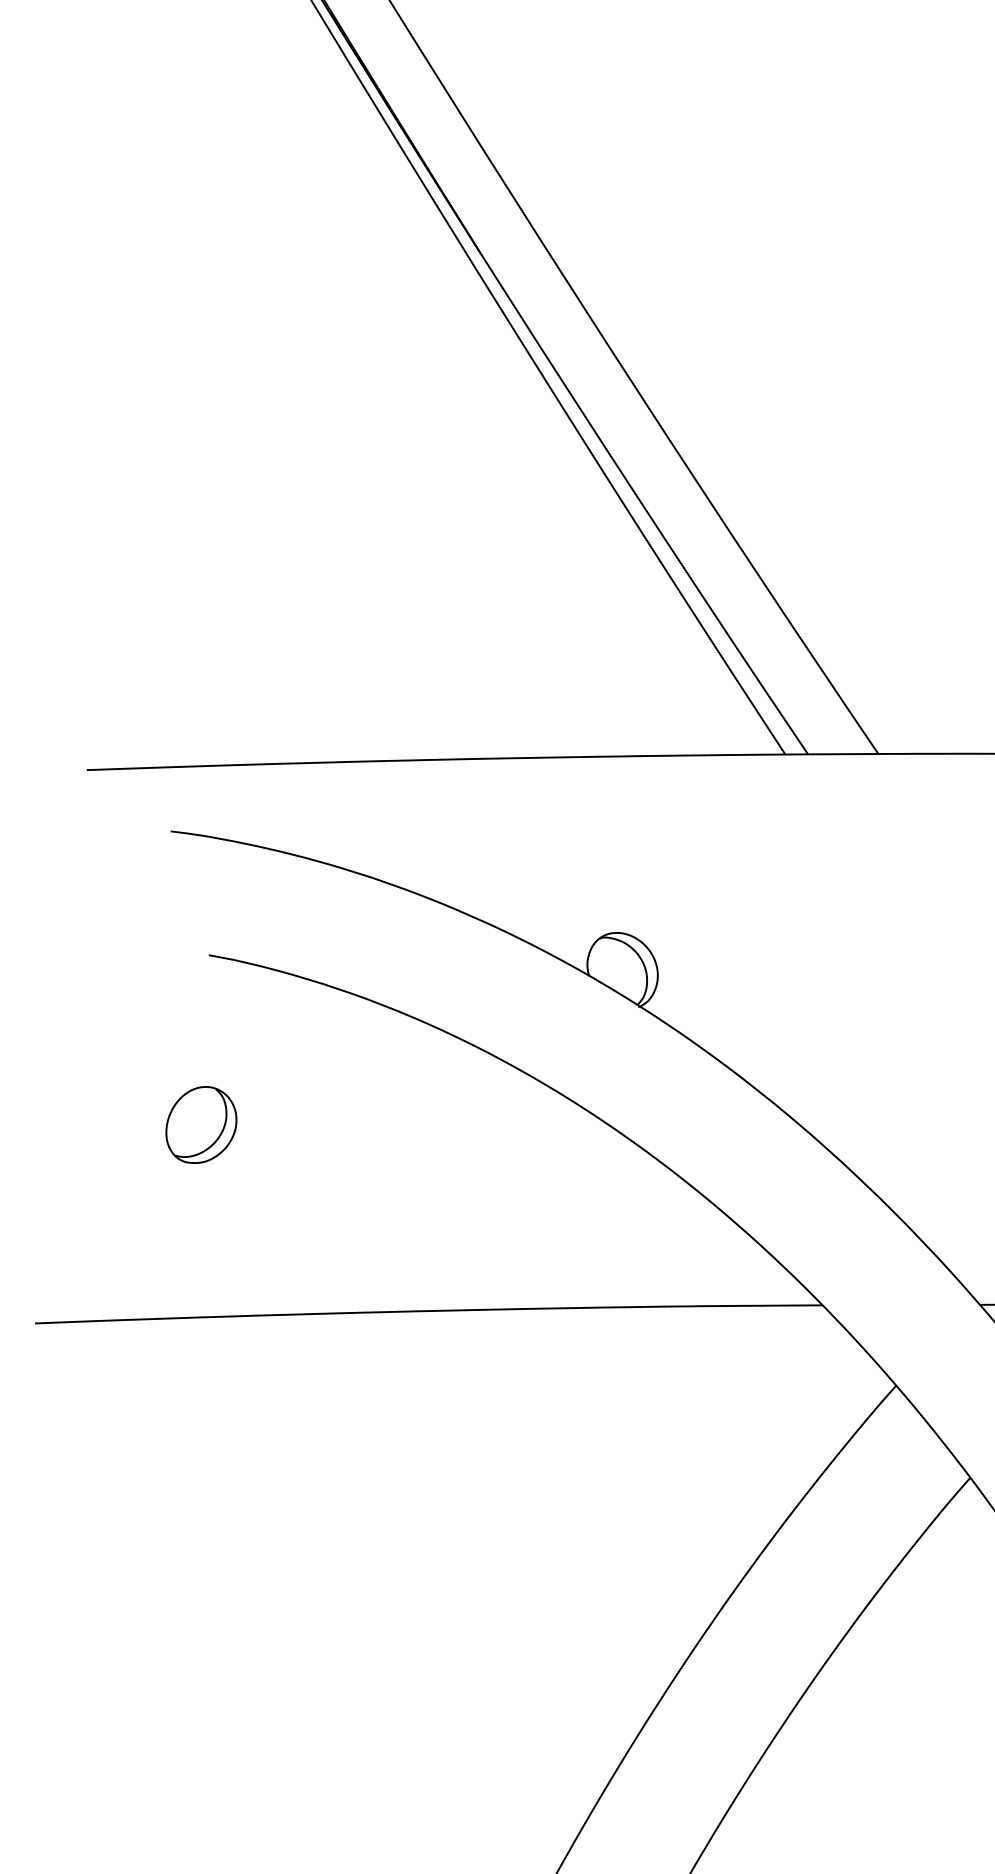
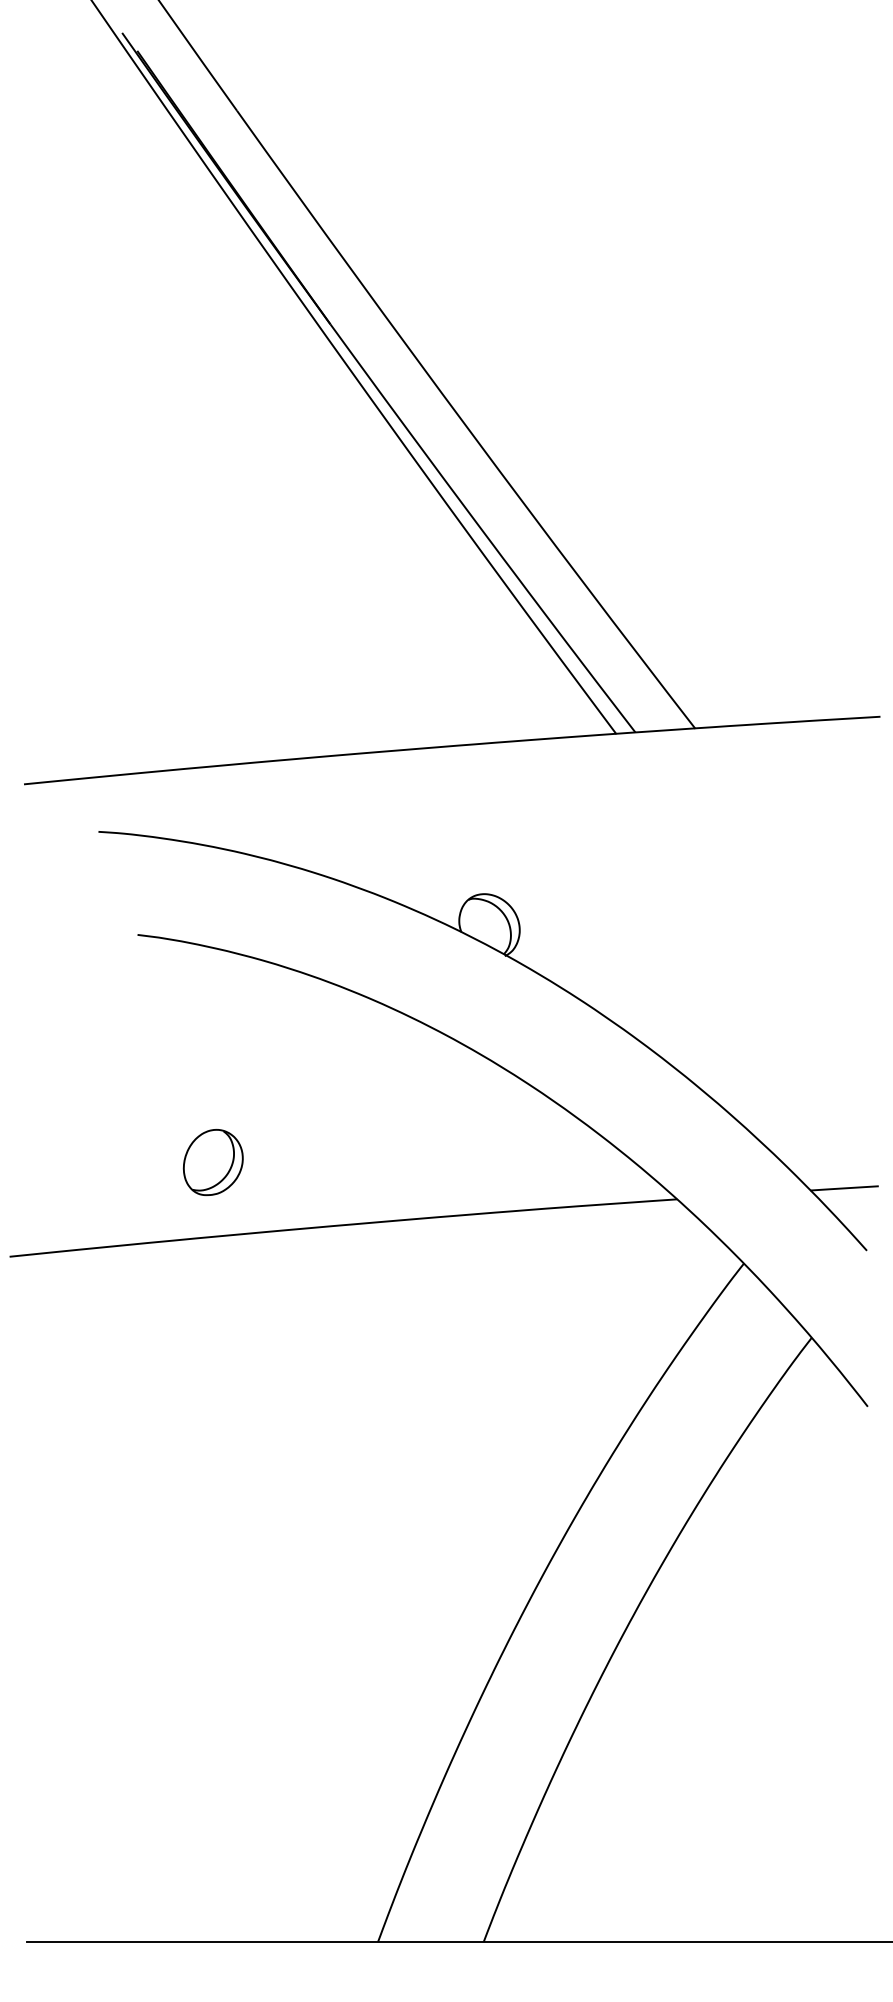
part: (200, 1125) -> (212, 1162), moved

